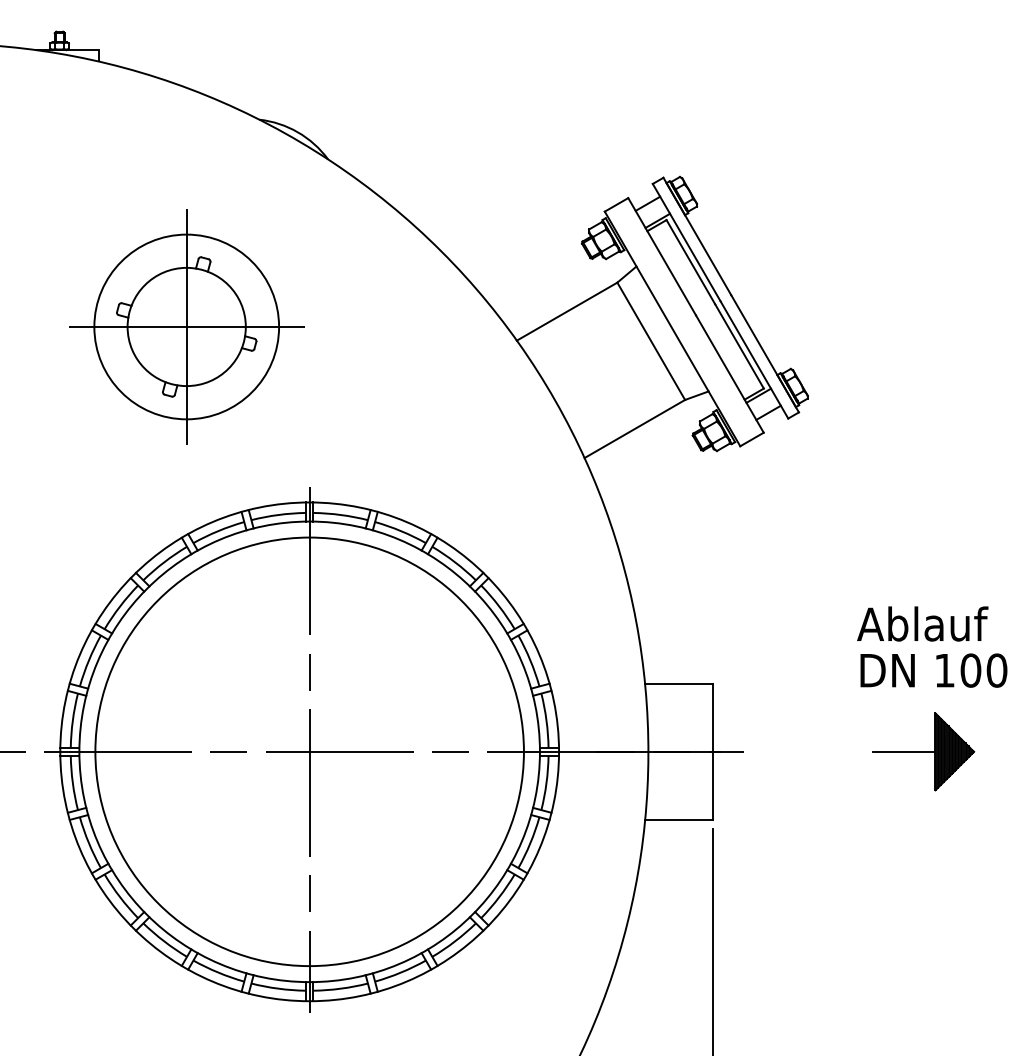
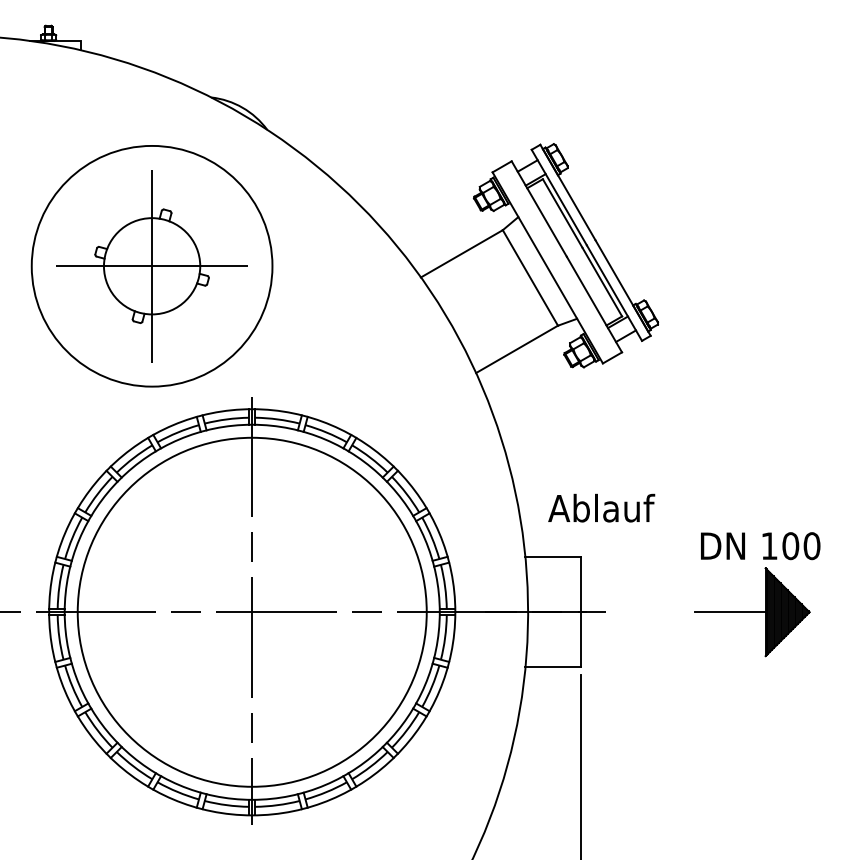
circle: (186, 326) -> (151, 265), size x1.6
text: (922, 623) -> (601, 507), moved
part: (923, 751) -> (752, 612), size x1.4

